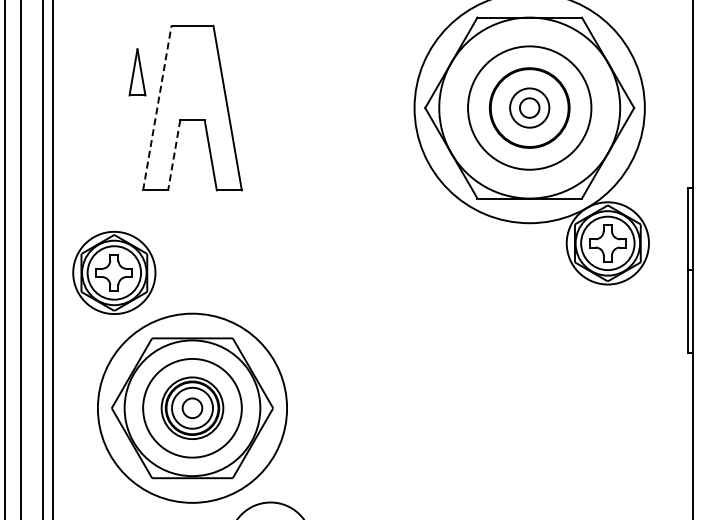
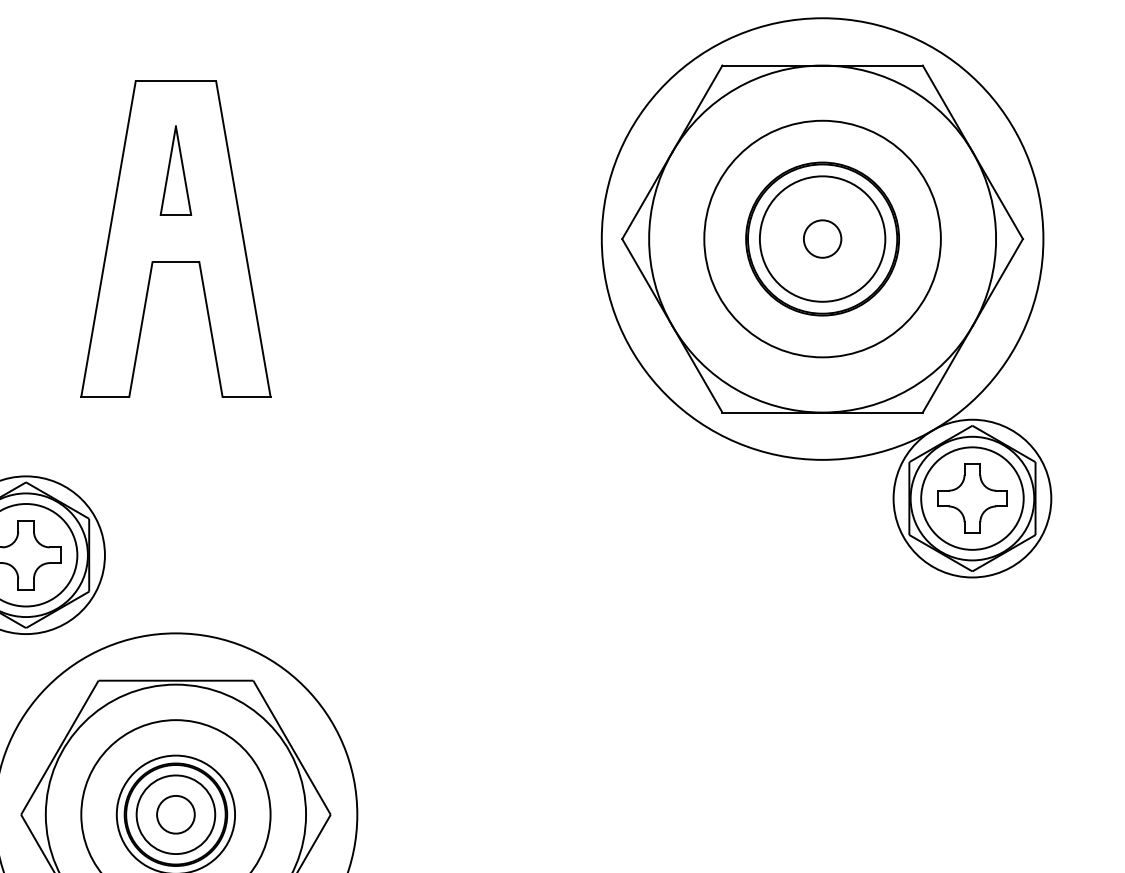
part: (137, 72) -> (175, 170), moved
line: (157, 107) -> (108, 237), dashed -> solid
circle: (529, 107) -> (822, 237), size x1.67
line: (174, 155) -> (141, 330), dashed -> solid

